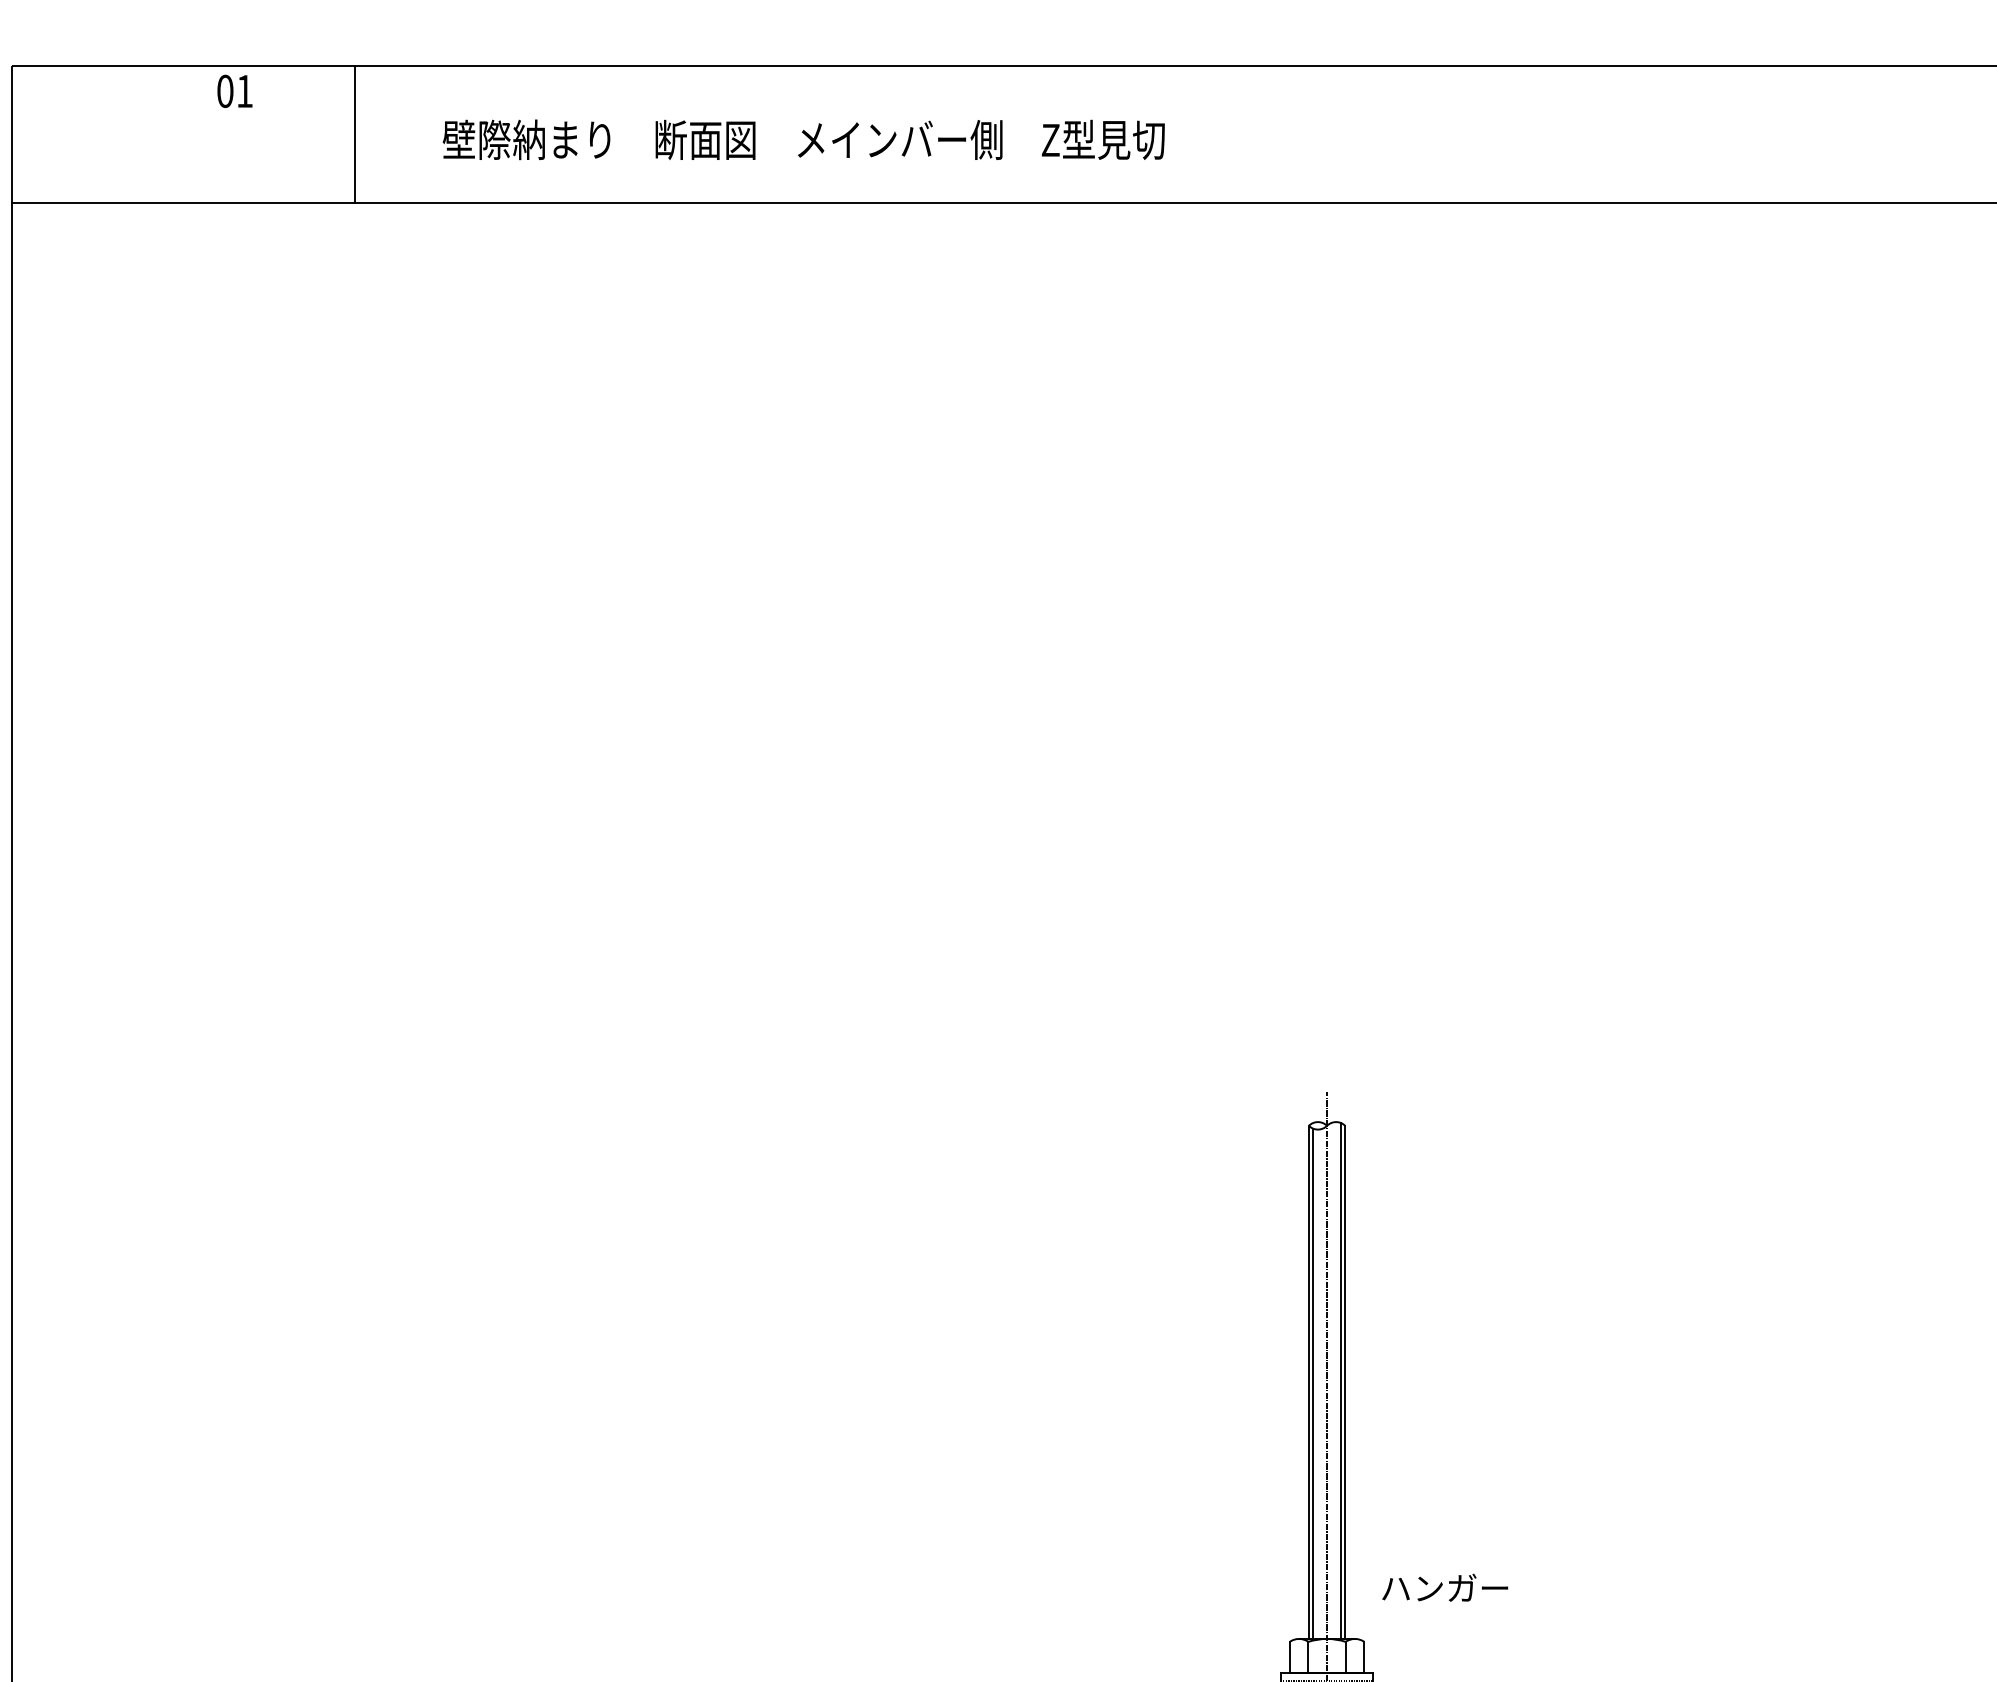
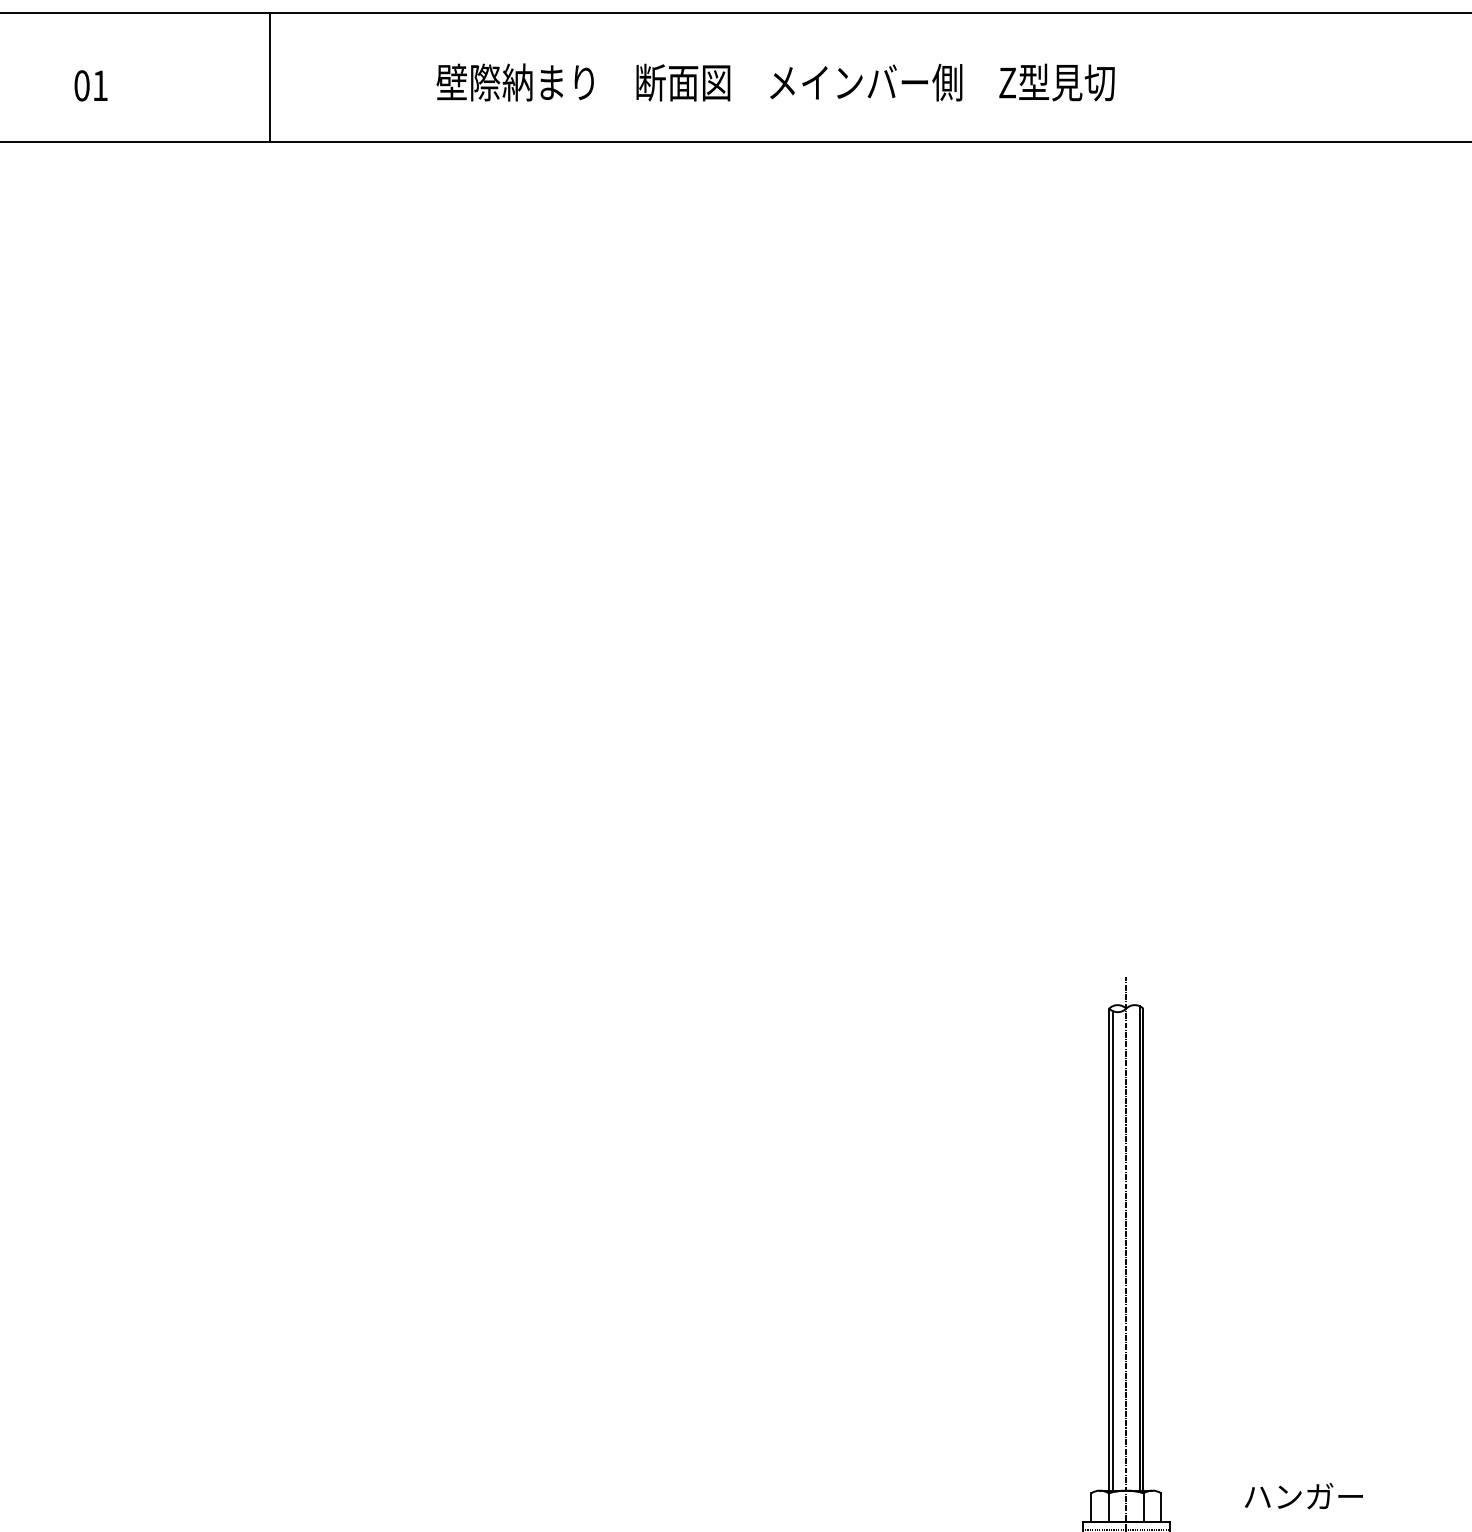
text: (234, 90) -> (90, 85), moved
line: (354, 134) -> (270, 77), moved
text: (803, 139) -> (775, 82), moved
text: (1445, 1587) -> (1304, 1495), moved

